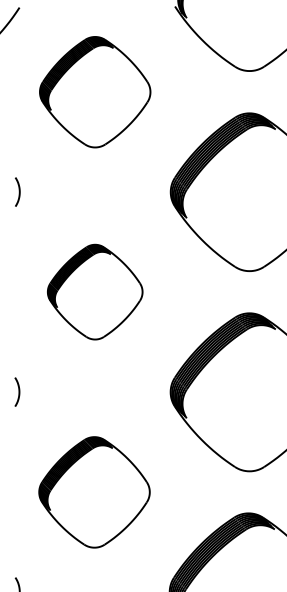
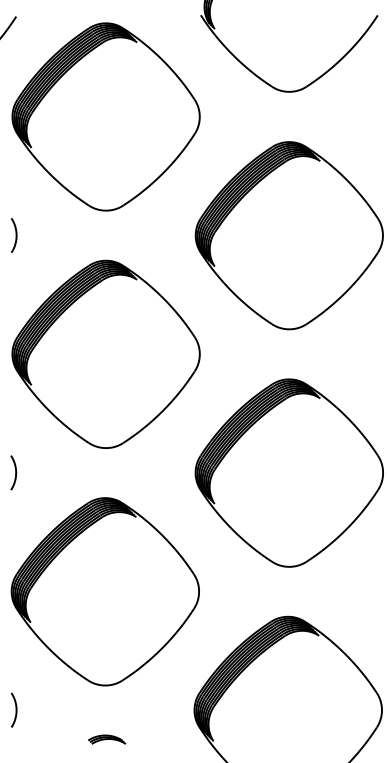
part: (94, 91) -> (105, 116), size x1.43
part: (94, 291) -> (105, 353), size x1.67
part: (93, 492) -> (104, 591), size x1.43

